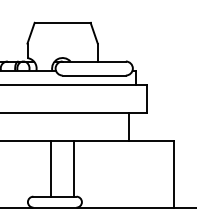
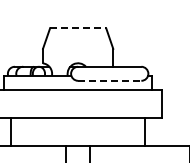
line: (62, 22) -> (78, 27), solid -> dashed
line: (94, 75) -> (110, 80), solid -> dashed

